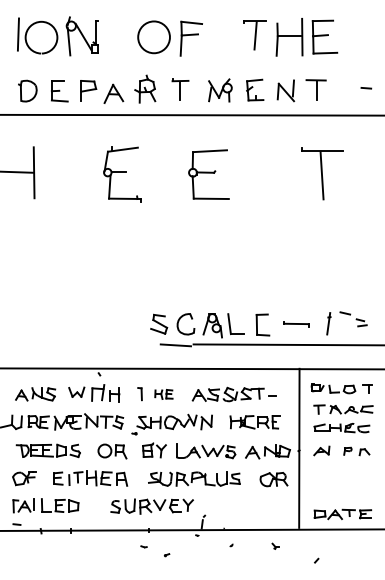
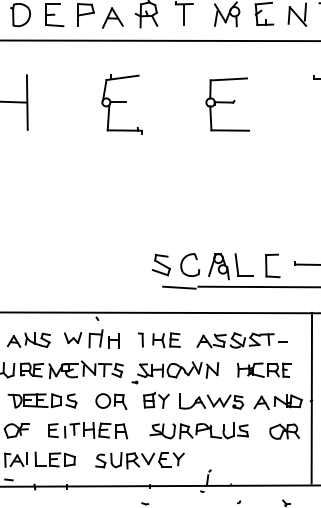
part: (208, 174) -> (227, 104), moved
part: (163, 394) -> (166, 340), size x1.43
part: (151, 506) -> (139, 460), moved

